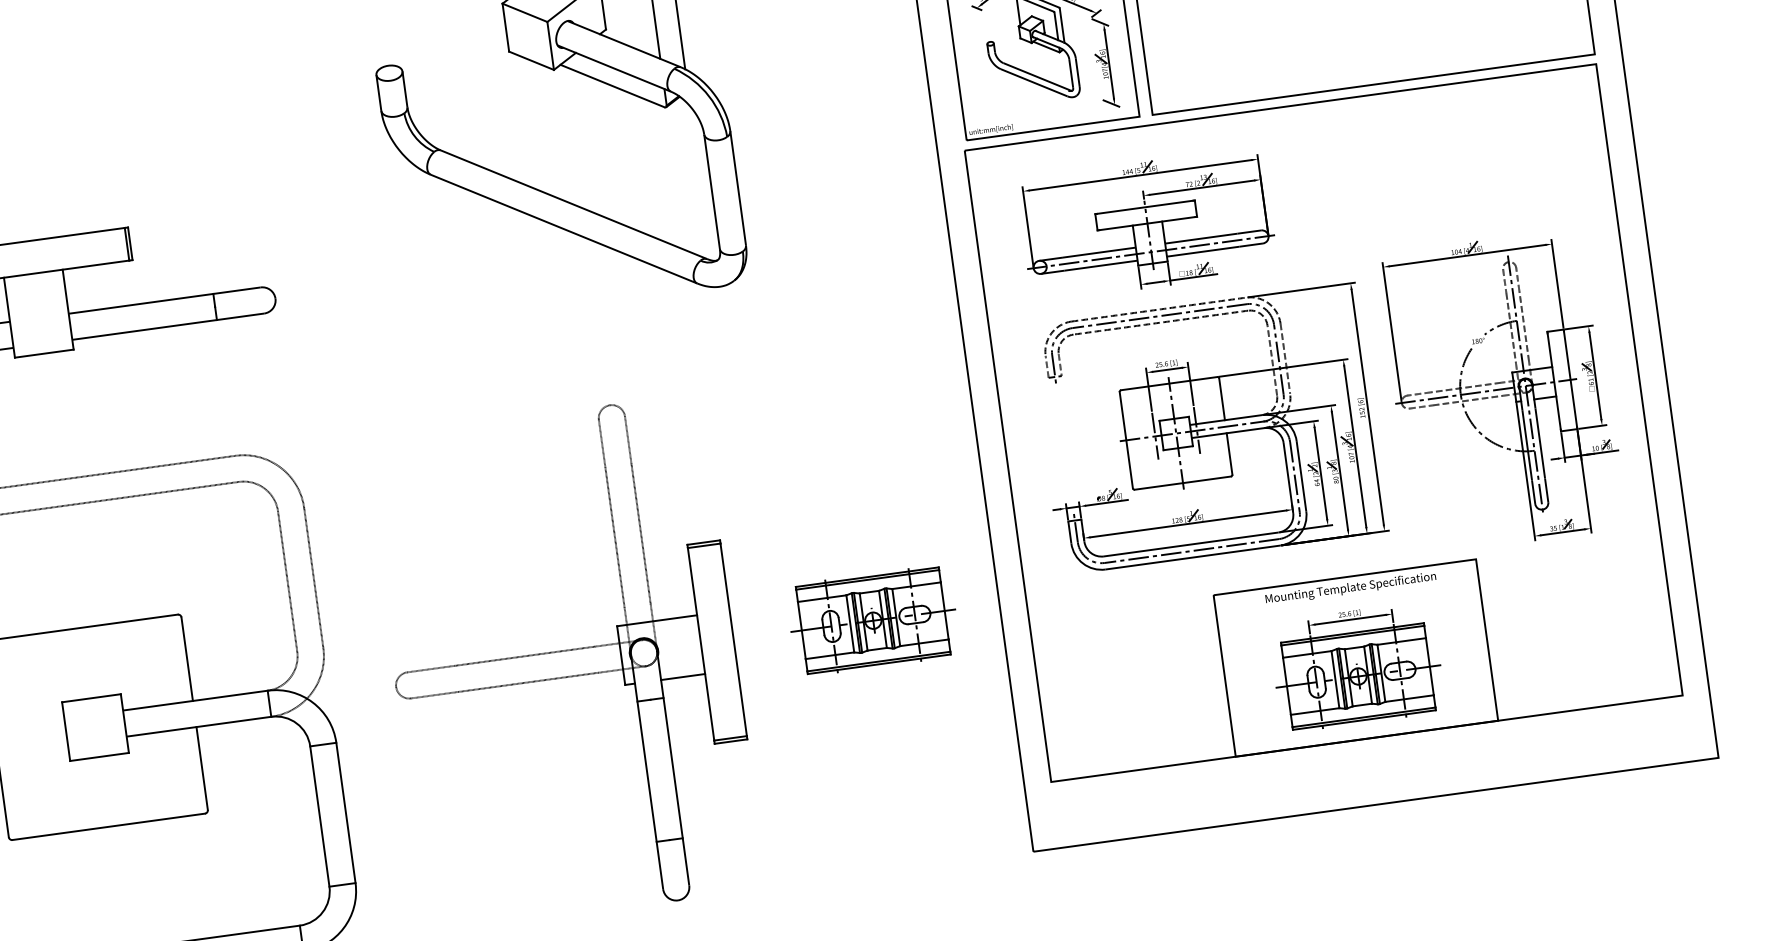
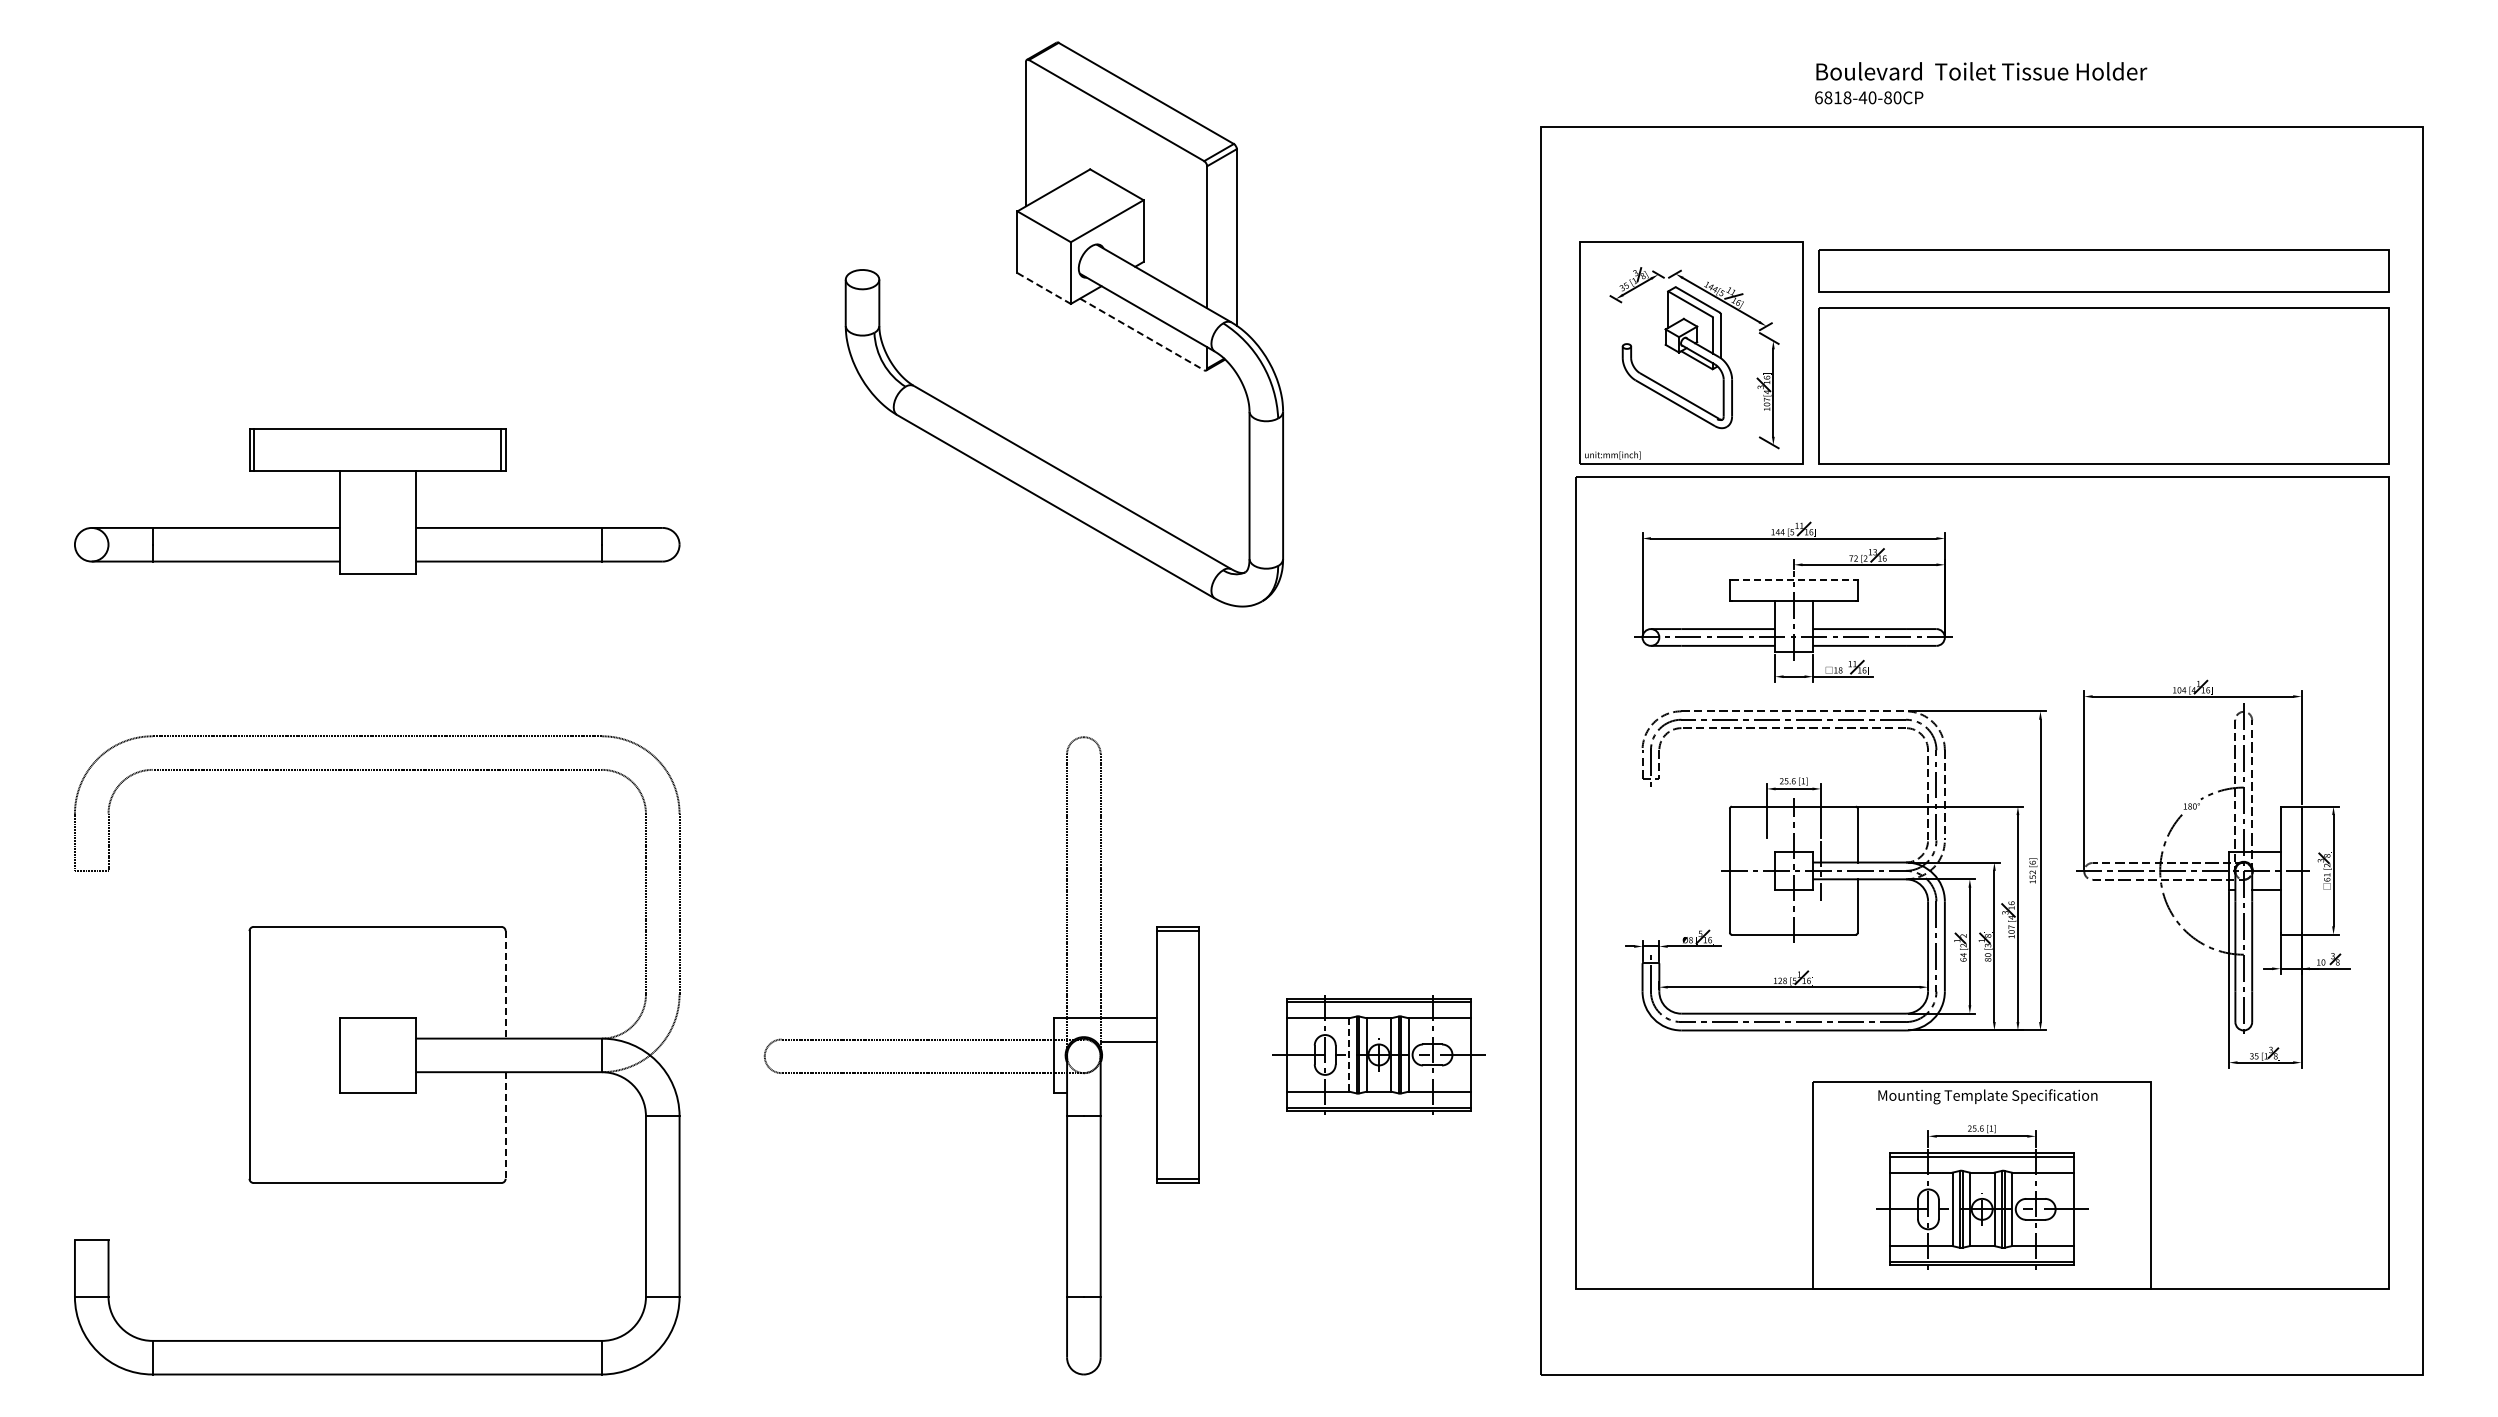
line: (531, 60) -> (1044, 288), solid -> dashed
line: (612, 86) -> (1142, 334), solid -> dashed
line: (1144, 207) -> (1793, 579), solid -> dashed
line: (1155, 436) -> (1767, 870), removed
line: (850, 623) -> (1349, 1054), solid -> dashed
line: (187, 658) -> (505, 984), solid -> dashed
line: (682, 677) -> (1128, 1042), moved
line: (202, 769) -> (505, 1126), solid -> dashed

